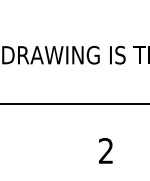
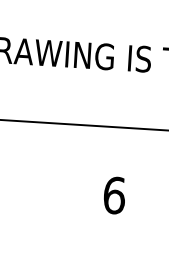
text: (105, 151) -> (113, 196), 2 -> 6

